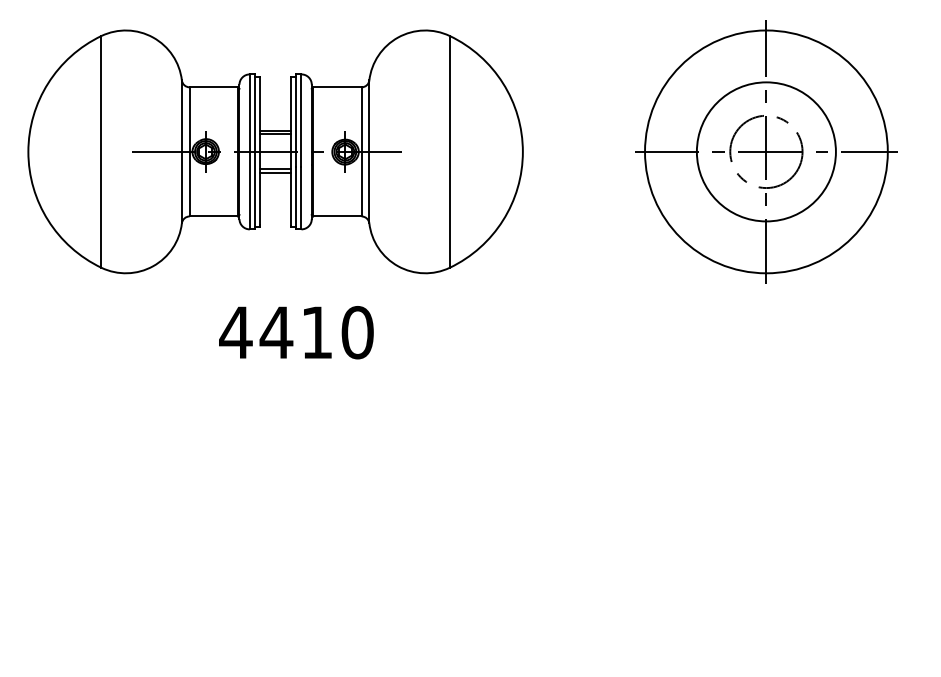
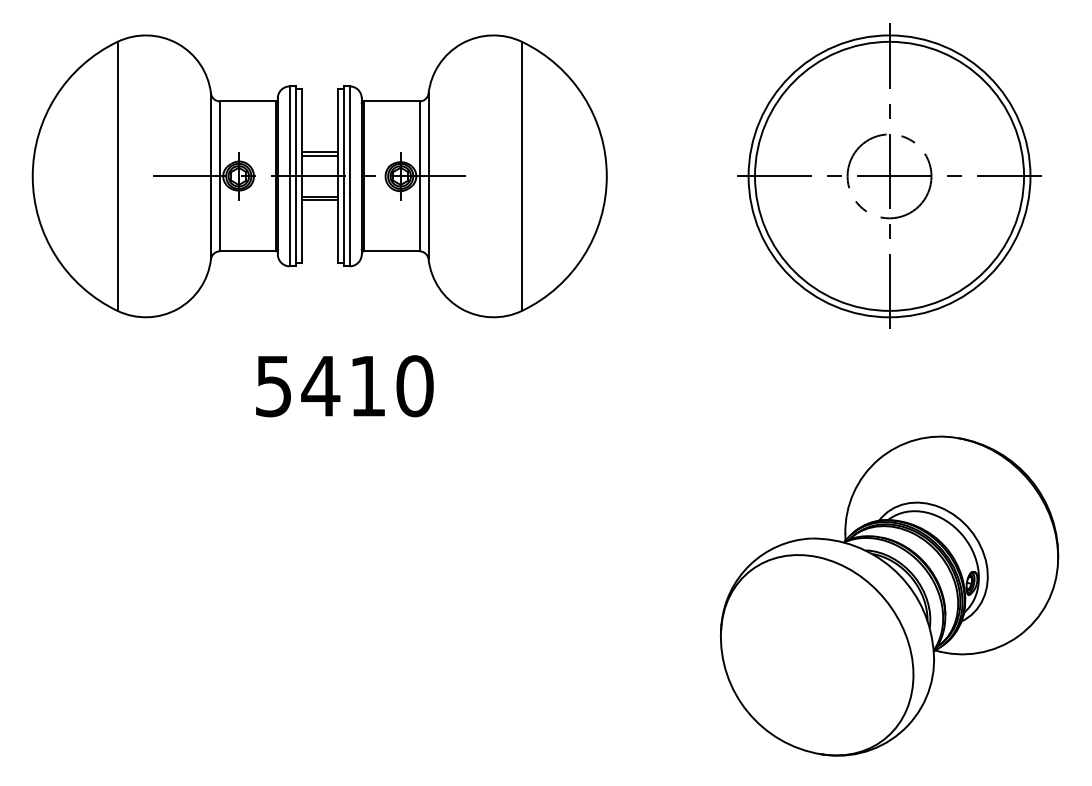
circle: (766, 151) -> (889, 175), size x1.67
text: (235, 332) -> (273, 386), 4410 -> 5410
part: (766, 512) -> (889, 595), added

